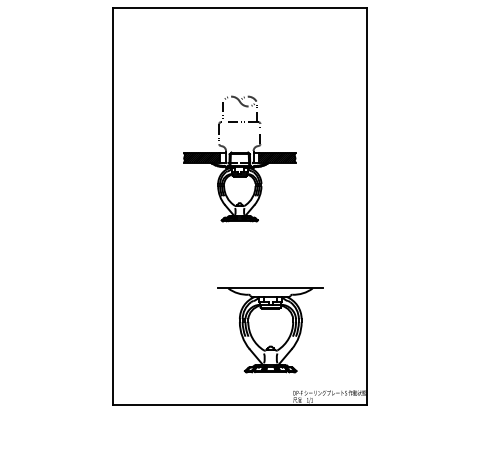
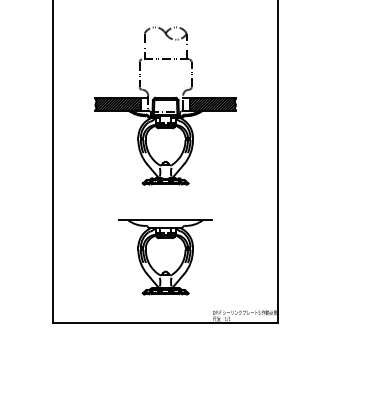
part: (239, 158) -> (165, 105), size x1.43
part: (270, 330) -> (165, 257), moved

